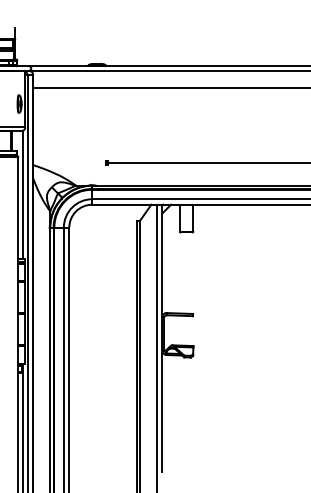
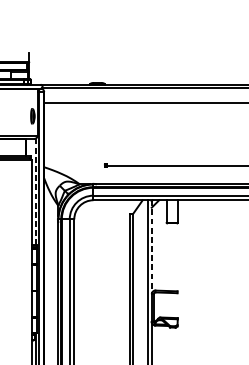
line: (23, 195) -> (36, 192), solid -> dashed
line: (162, 261) -> (152, 247), solid -> dashed

